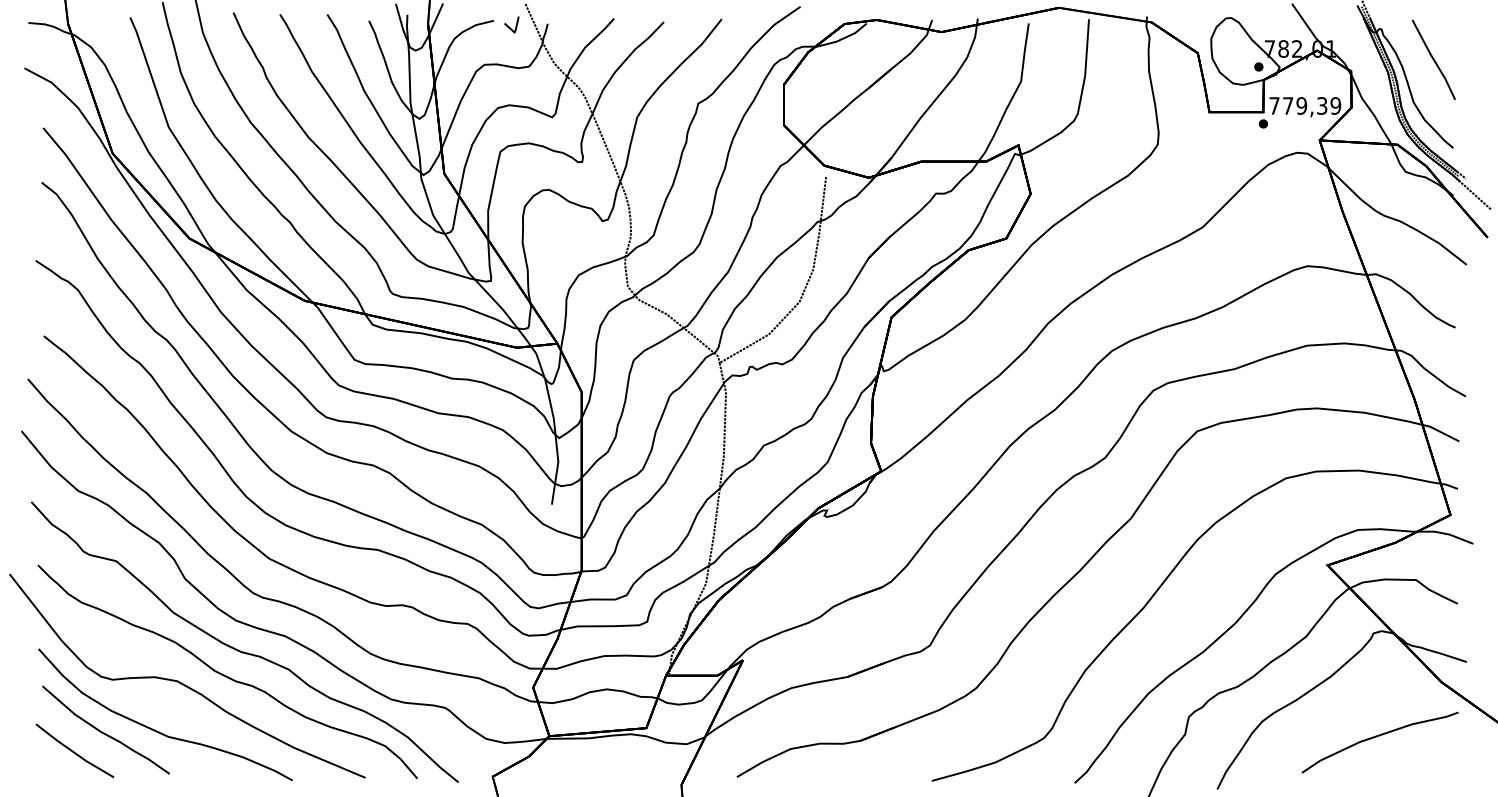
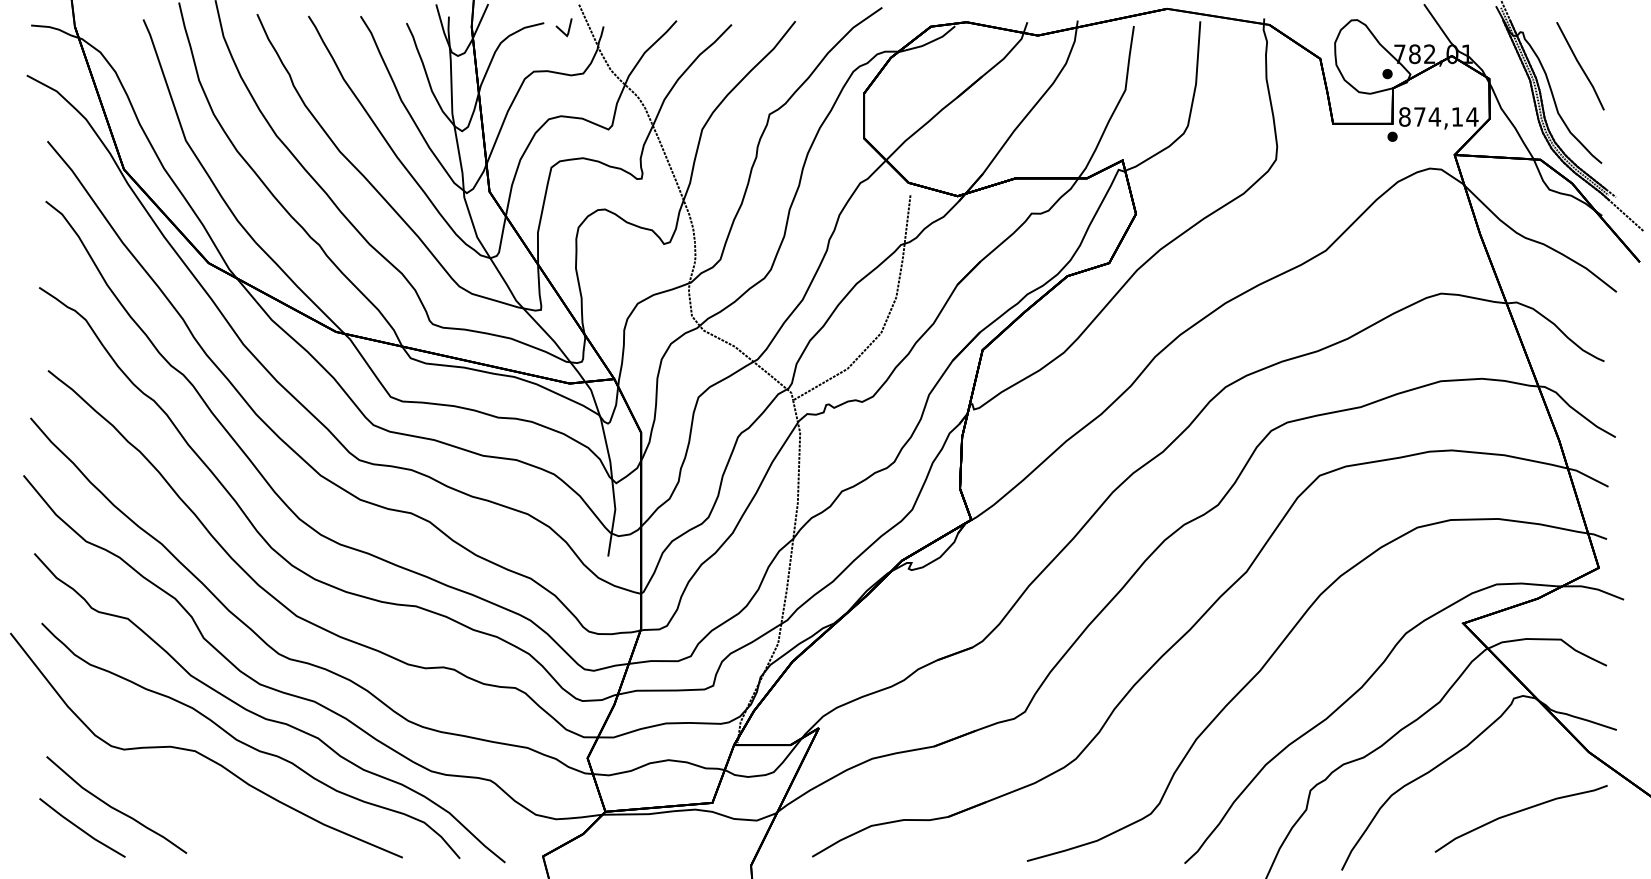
text: (1305, 105) -> (1438, 116), 779,39 -> 874,14
part: (157, 730) -> (173, 805), removed

